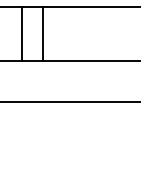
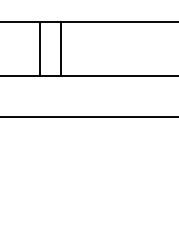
line: (22, 33) -> (40, 49), moved
line: (42, 33) -> (60, 49), moved

